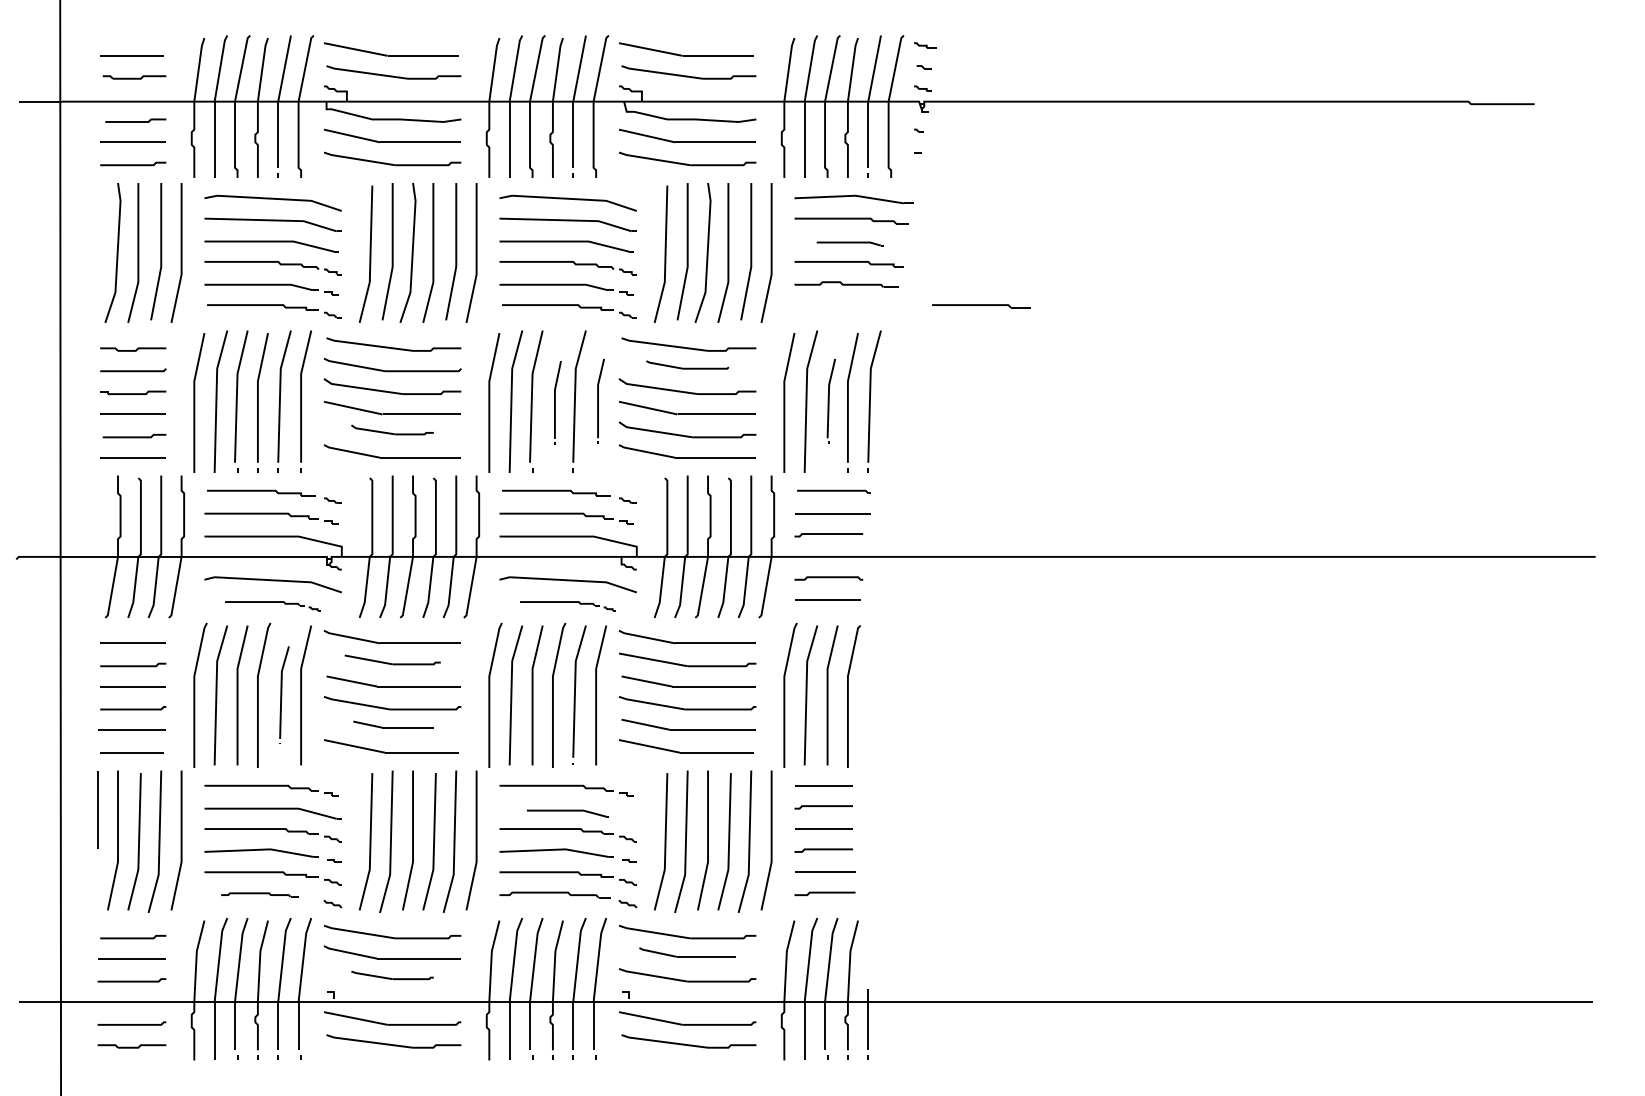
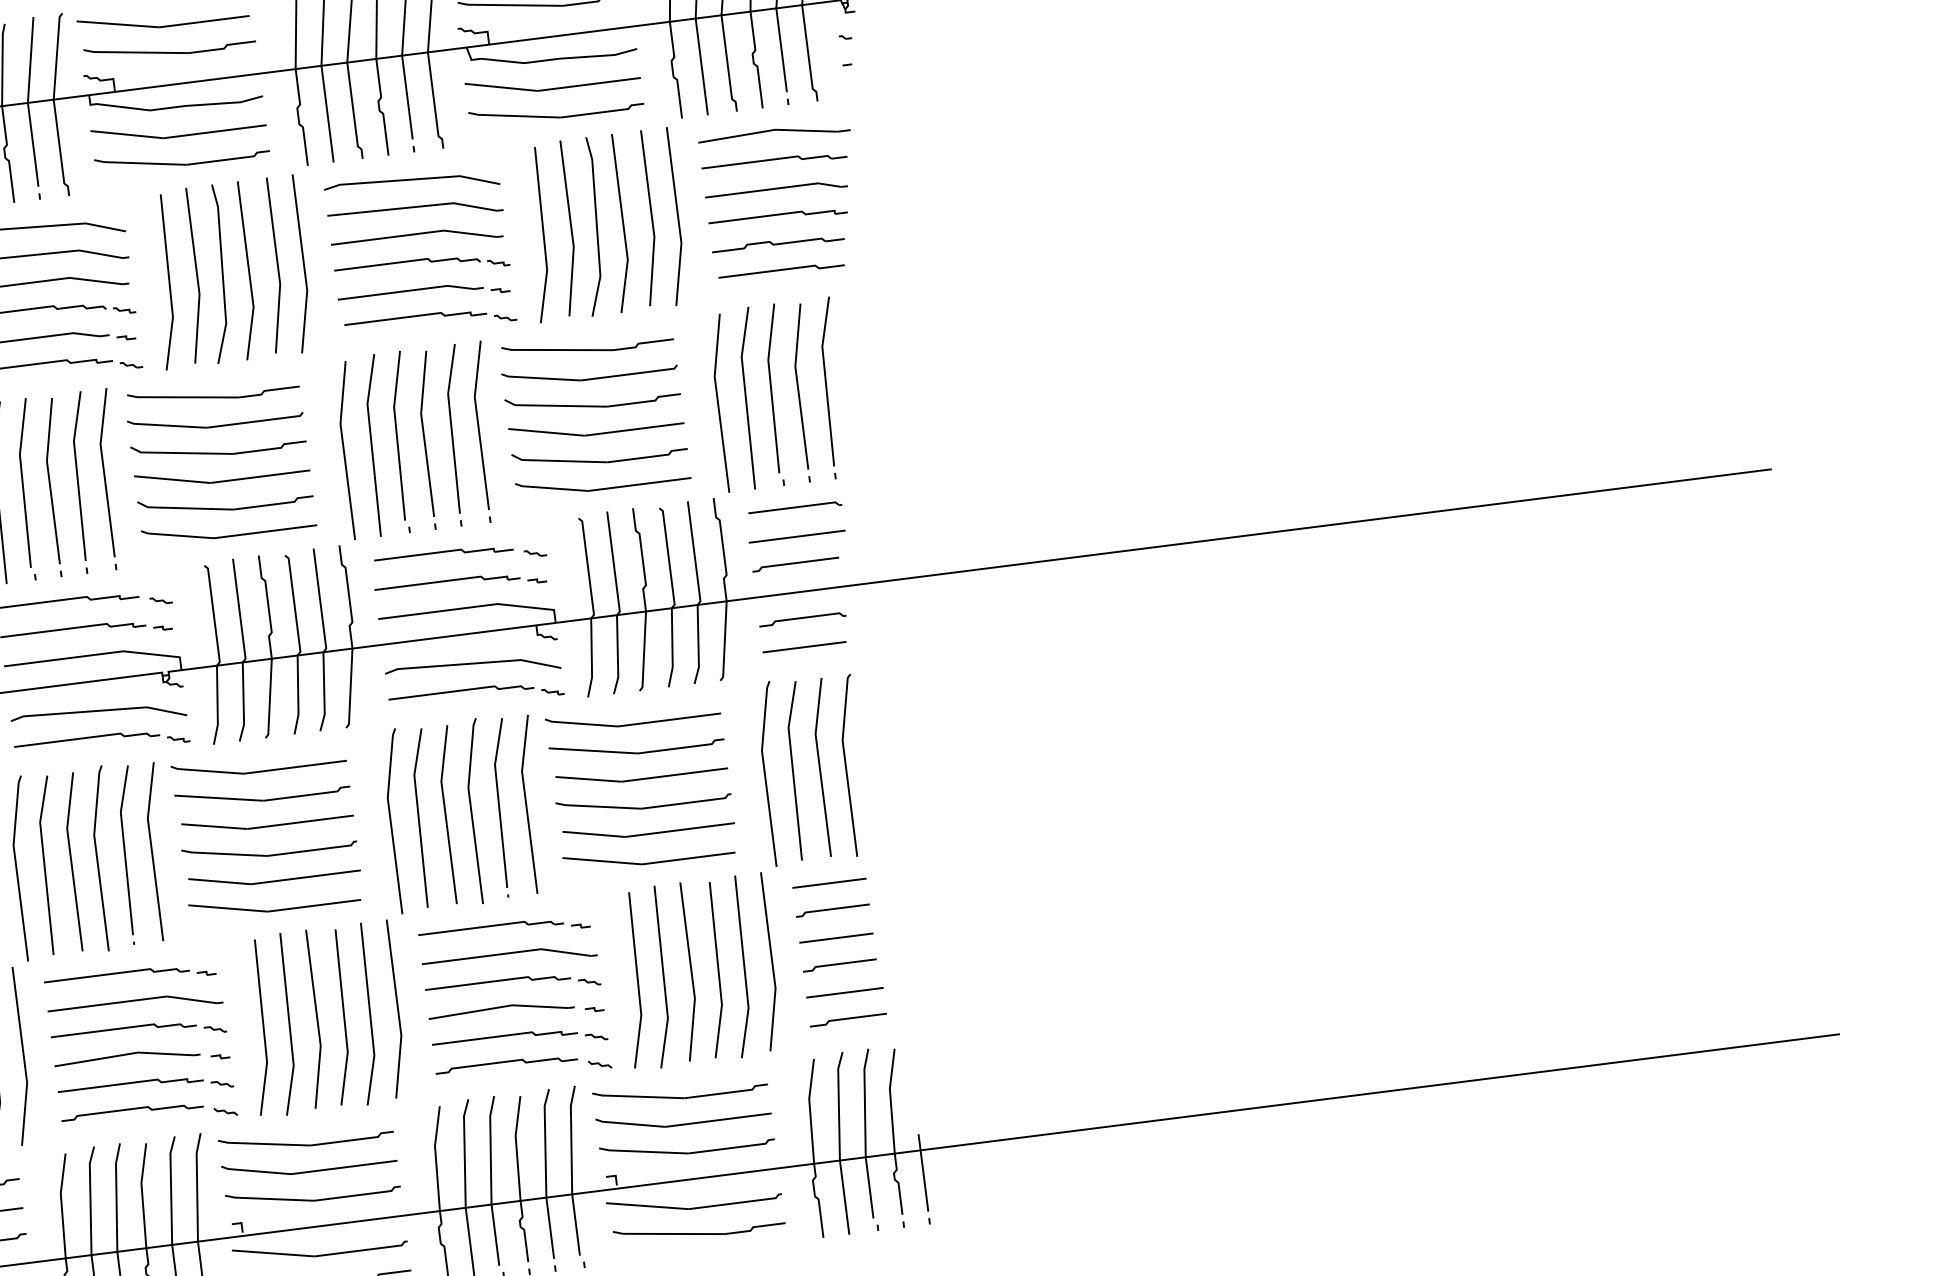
part: (849, 243) -> (775, 191), size x1.67
part: (981, 306) -> (781, 271), moved
part: (687, 364) -> (589, 370), size x1.67
part: (600, 401) -> (484, 431), size x1.67
part: (831, 401) -> (777, 394), size x1.67
part: (557, 402) -> (430, 439), size x1.67
part: (392, 429) -> (225, 500), size x1.67
part: (272, 606) -> (101, 744), size x1.43
part: (567, 606) -> (475, 696), size x1.43
part: (392, 659) -> (262, 792), size x1.43
part: (284, 694) -> (130, 853), size x1.43
part: (393, 724) -> (273, 874), size x1.67
part: (567, 813) -> (508, 959), size x1.67
part: (259, 894) -> (131, 1111), size x1.43
part: (686, 952) -> (682, 1116), size x1.43
part: (392, 975) -> (312, 1193), size x1.67

